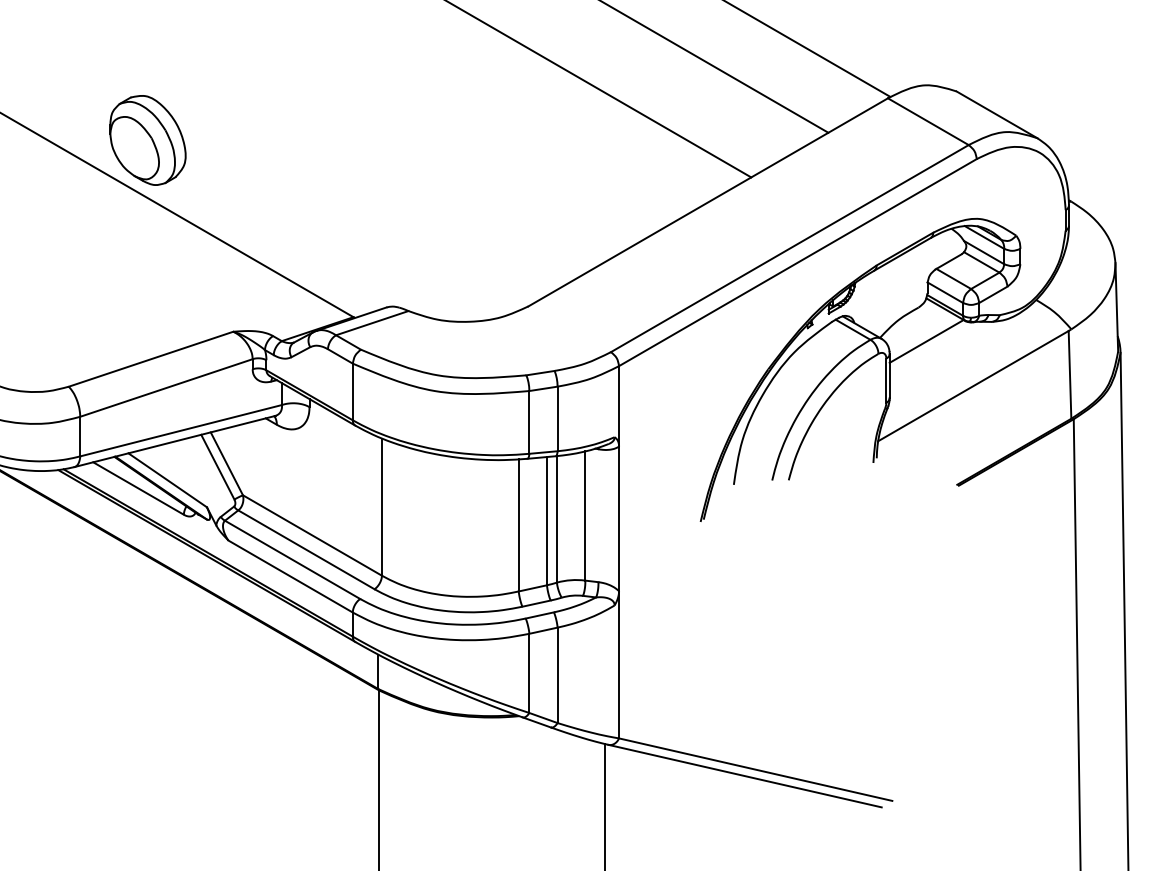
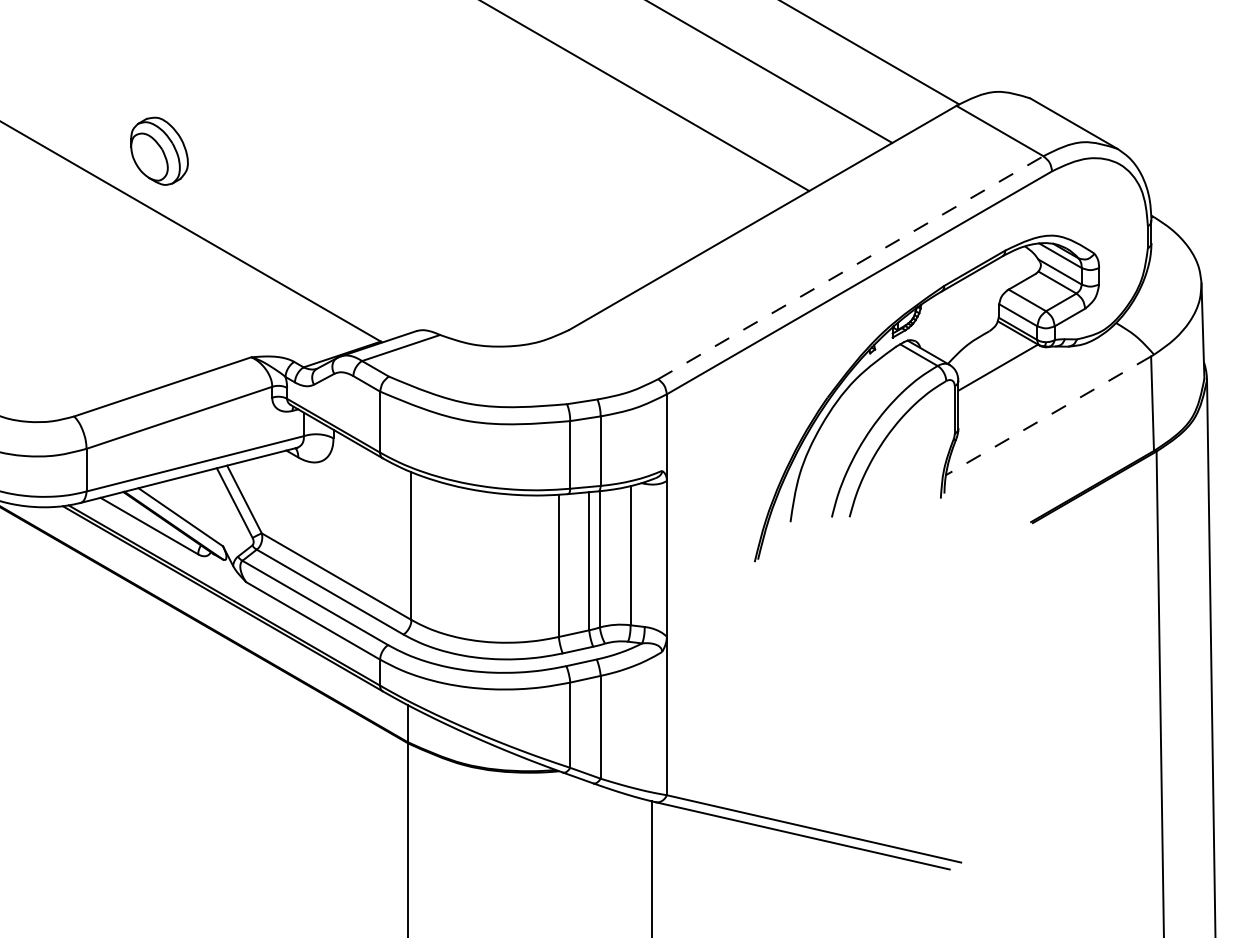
part: (147, 140) -> (159, 151), size x0.7
line: (789, 248) -> (850, 267), solid -> dashed
line: (973, 385) -> (1048, 415), solid -> dashed

